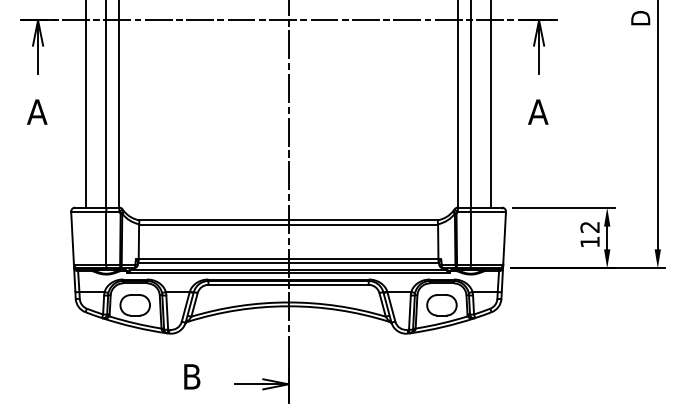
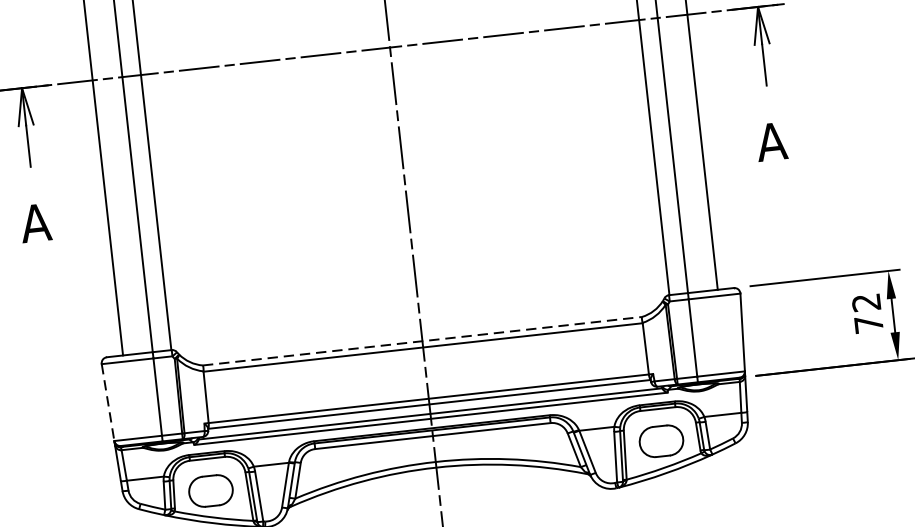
line: (289, 220) -> (423, 341), solid -> dashed
line: (72, 238) -> (108, 403), solid -> dashed
text: (589, 241) -> (867, 323), 12 -> 72

